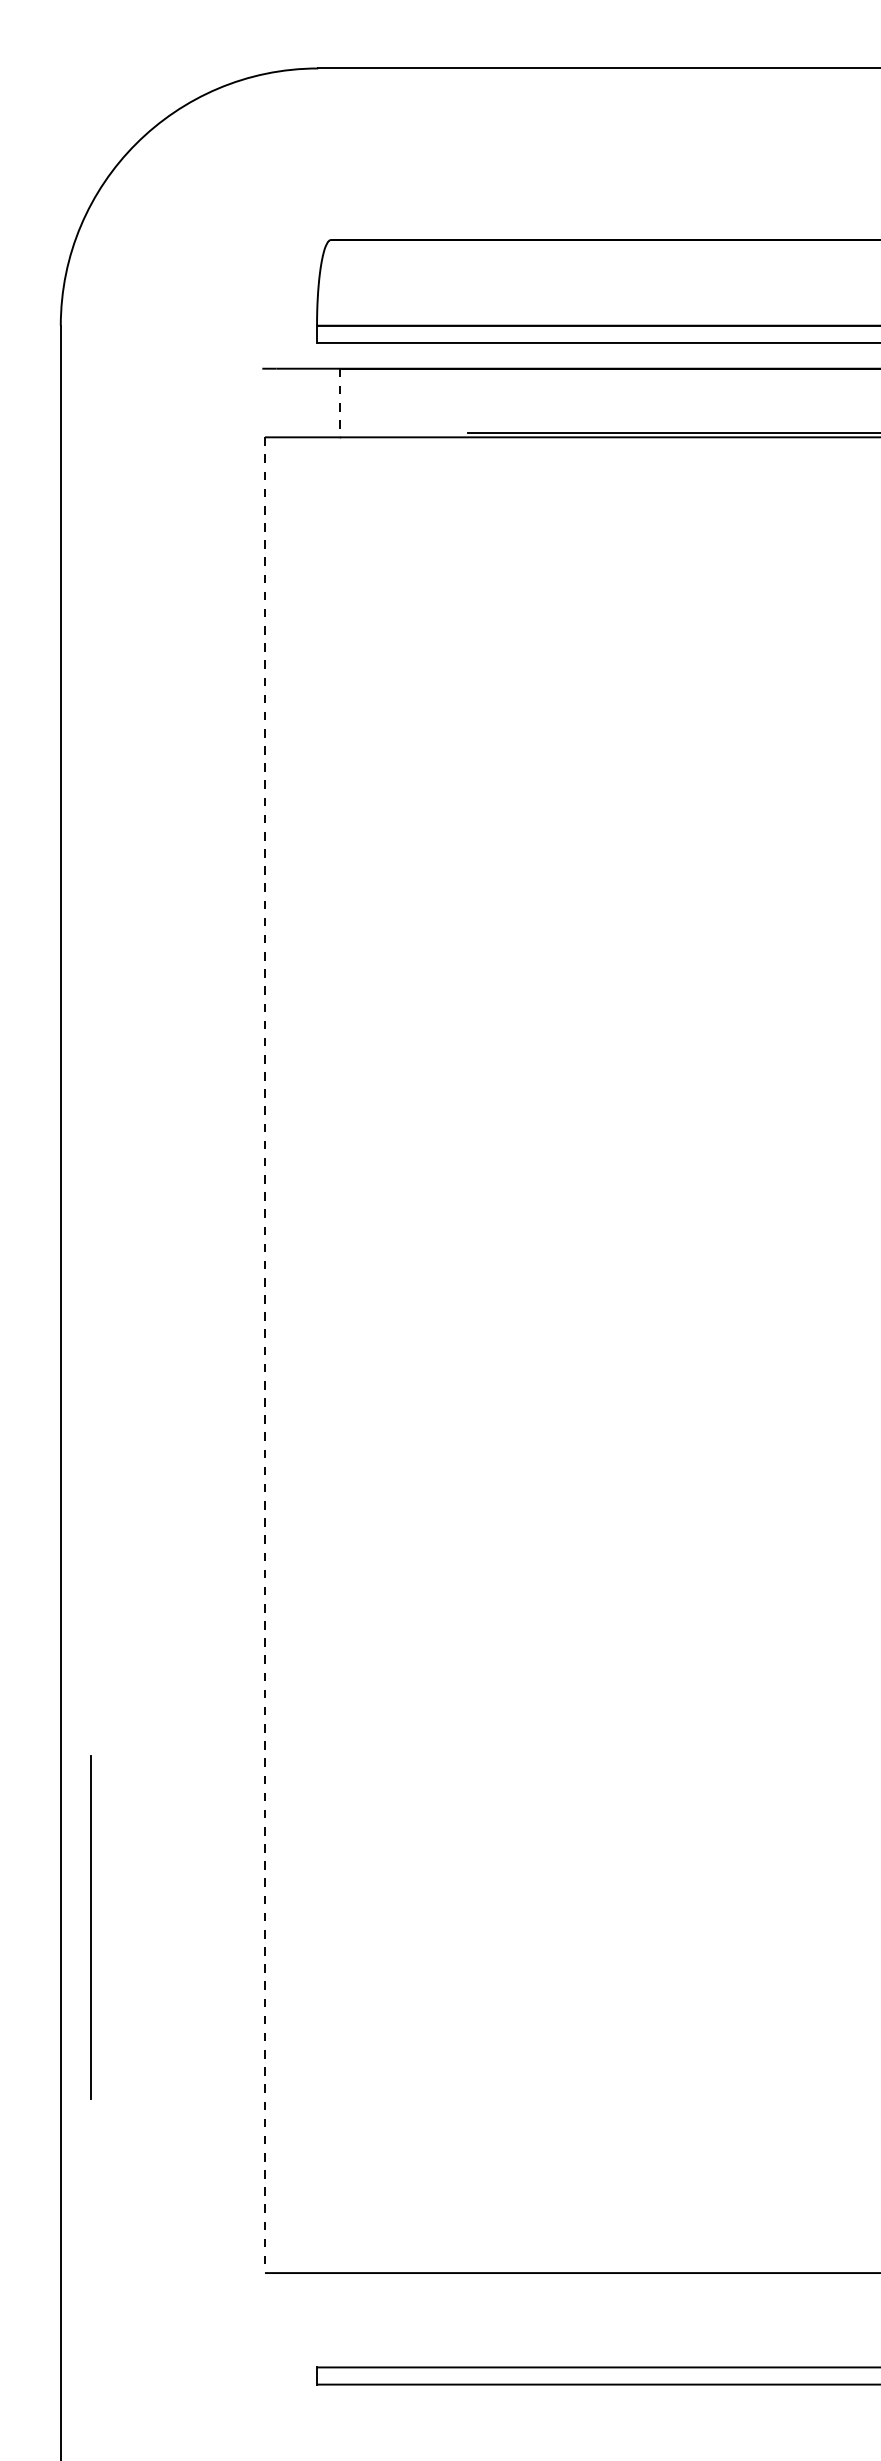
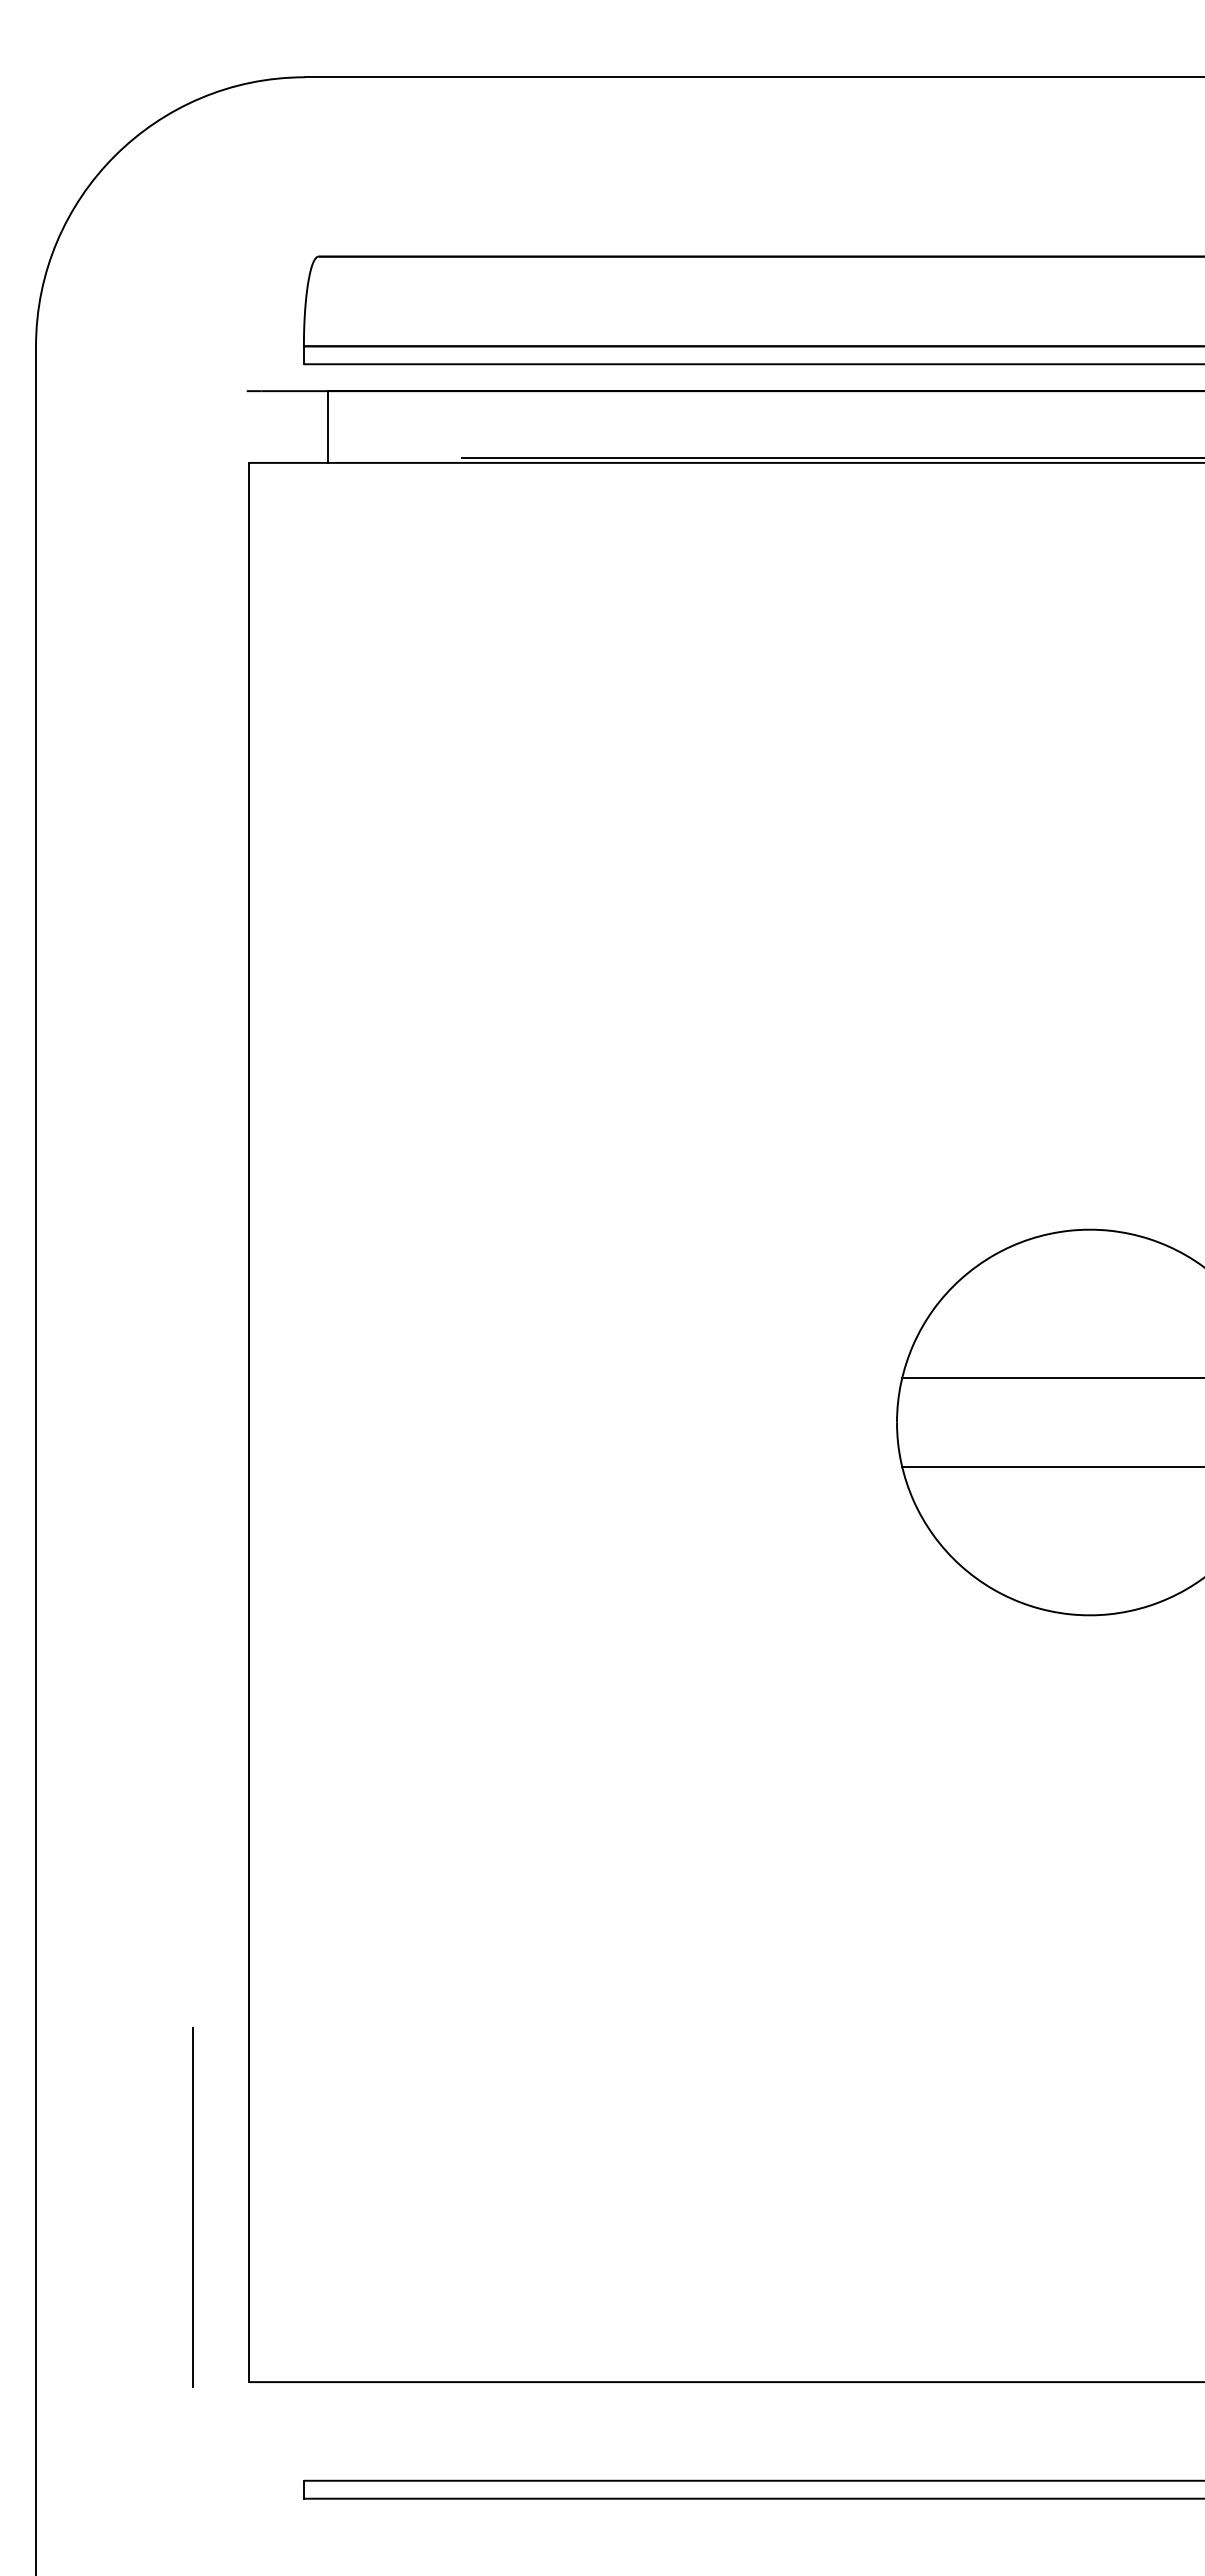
line: (339, 403) -> (327, 427), dashed -> solid
line: (264, 1355) -> (249, 1422), dashed -> solid
line: (90, 1928) -> (192, 2207), moved

